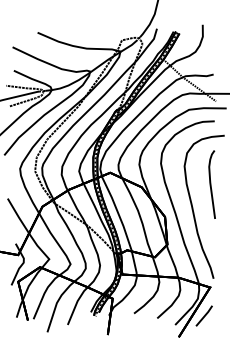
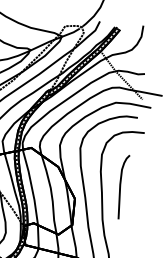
curve: (211, 184) -> (121, 186), moved

